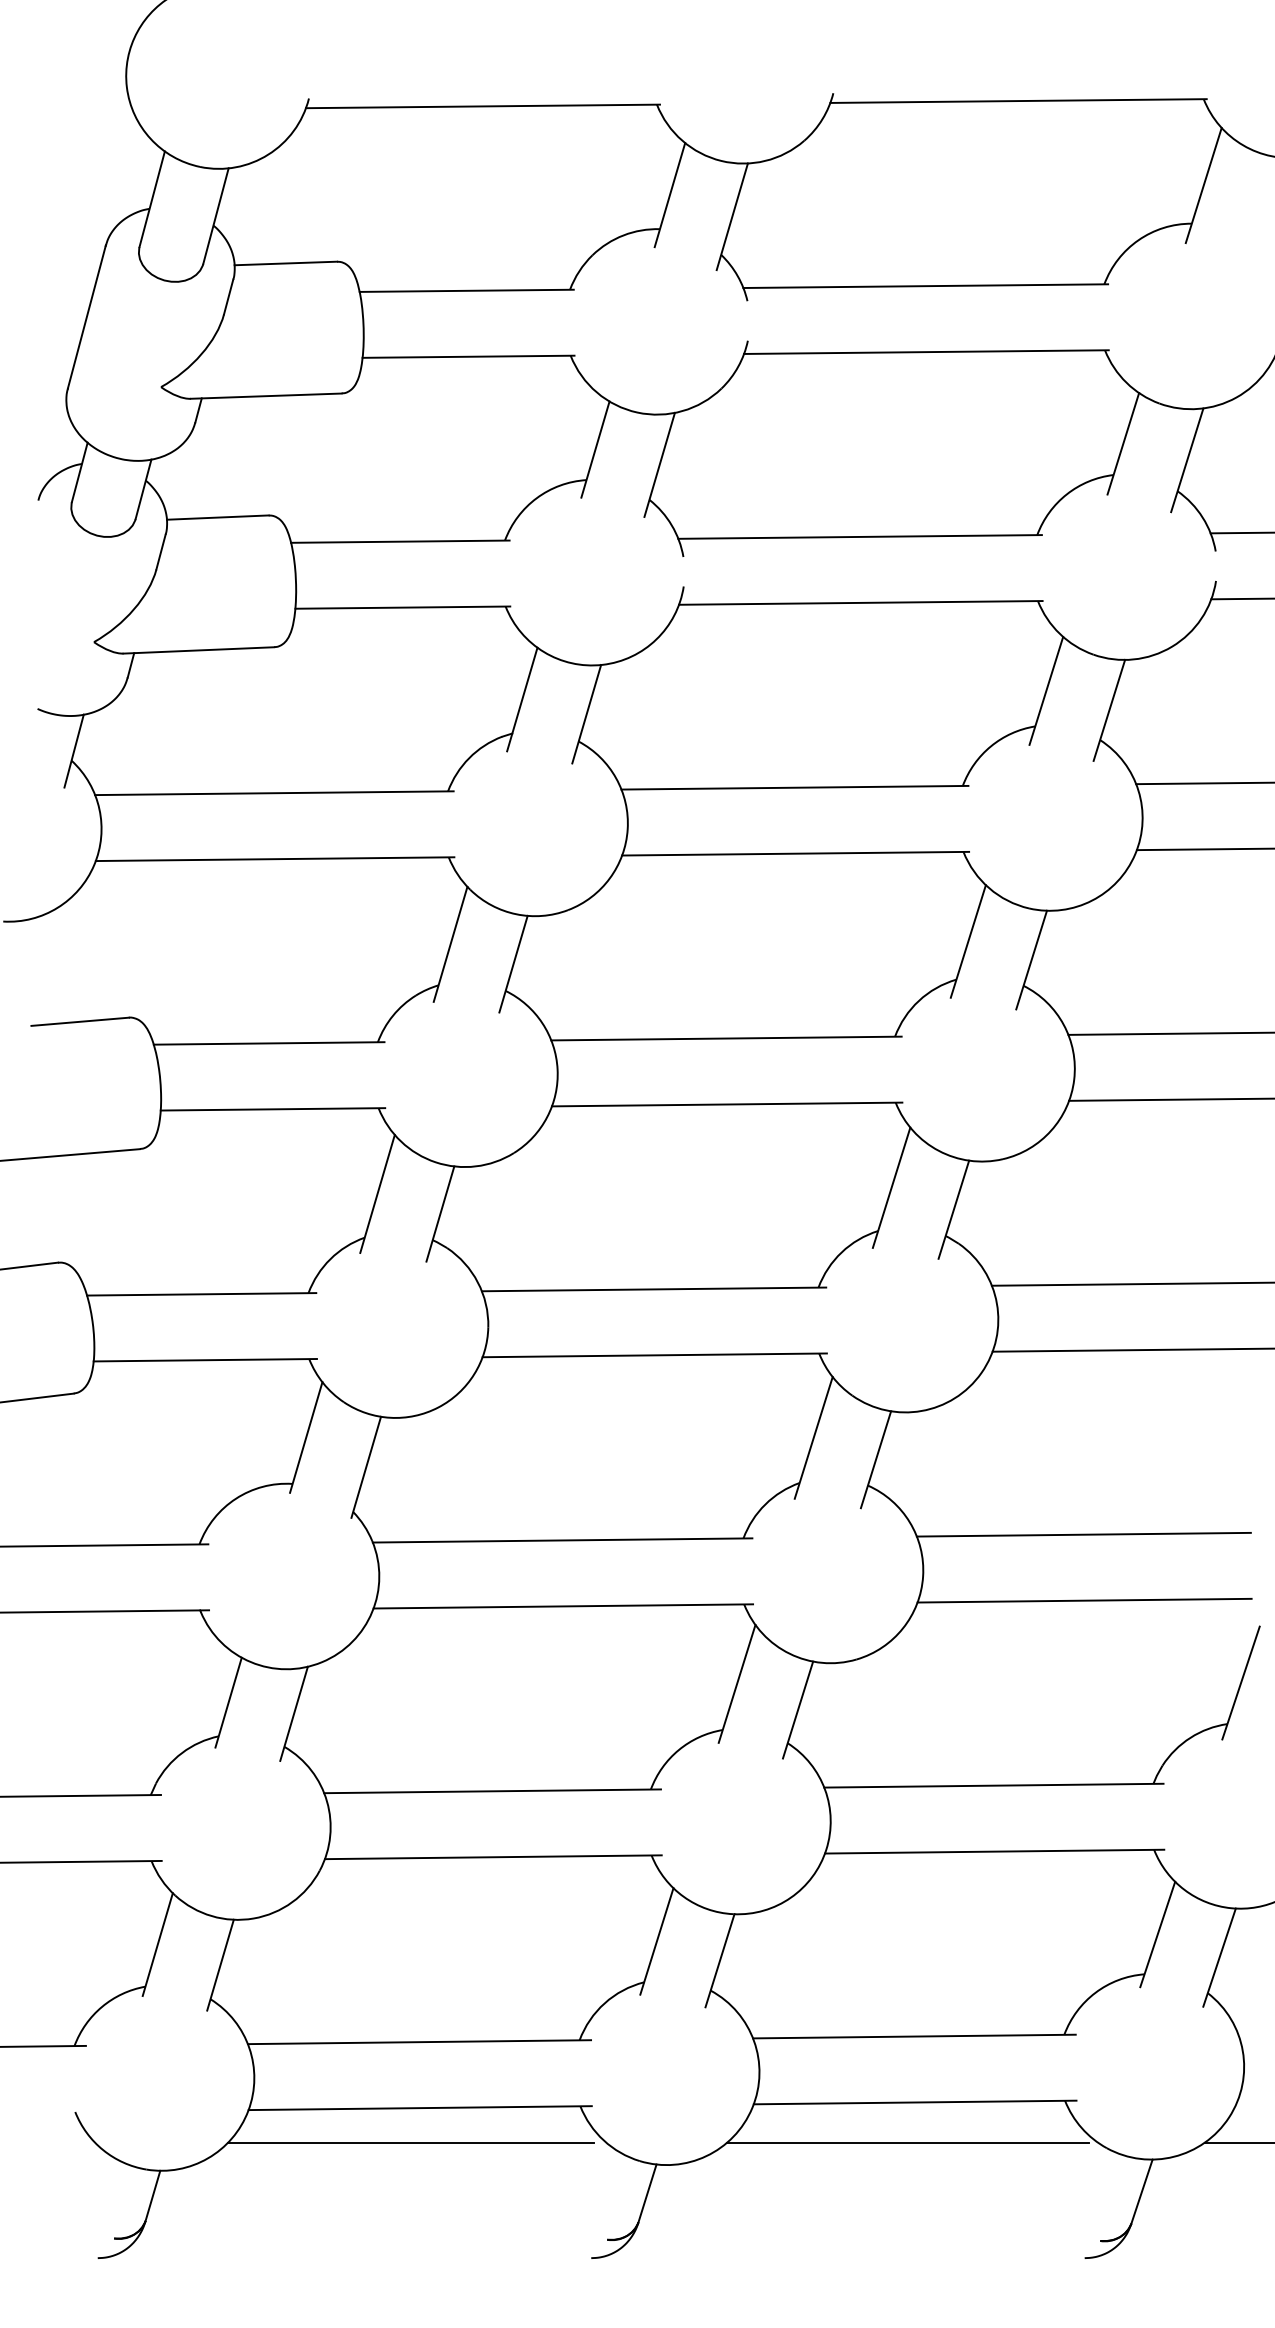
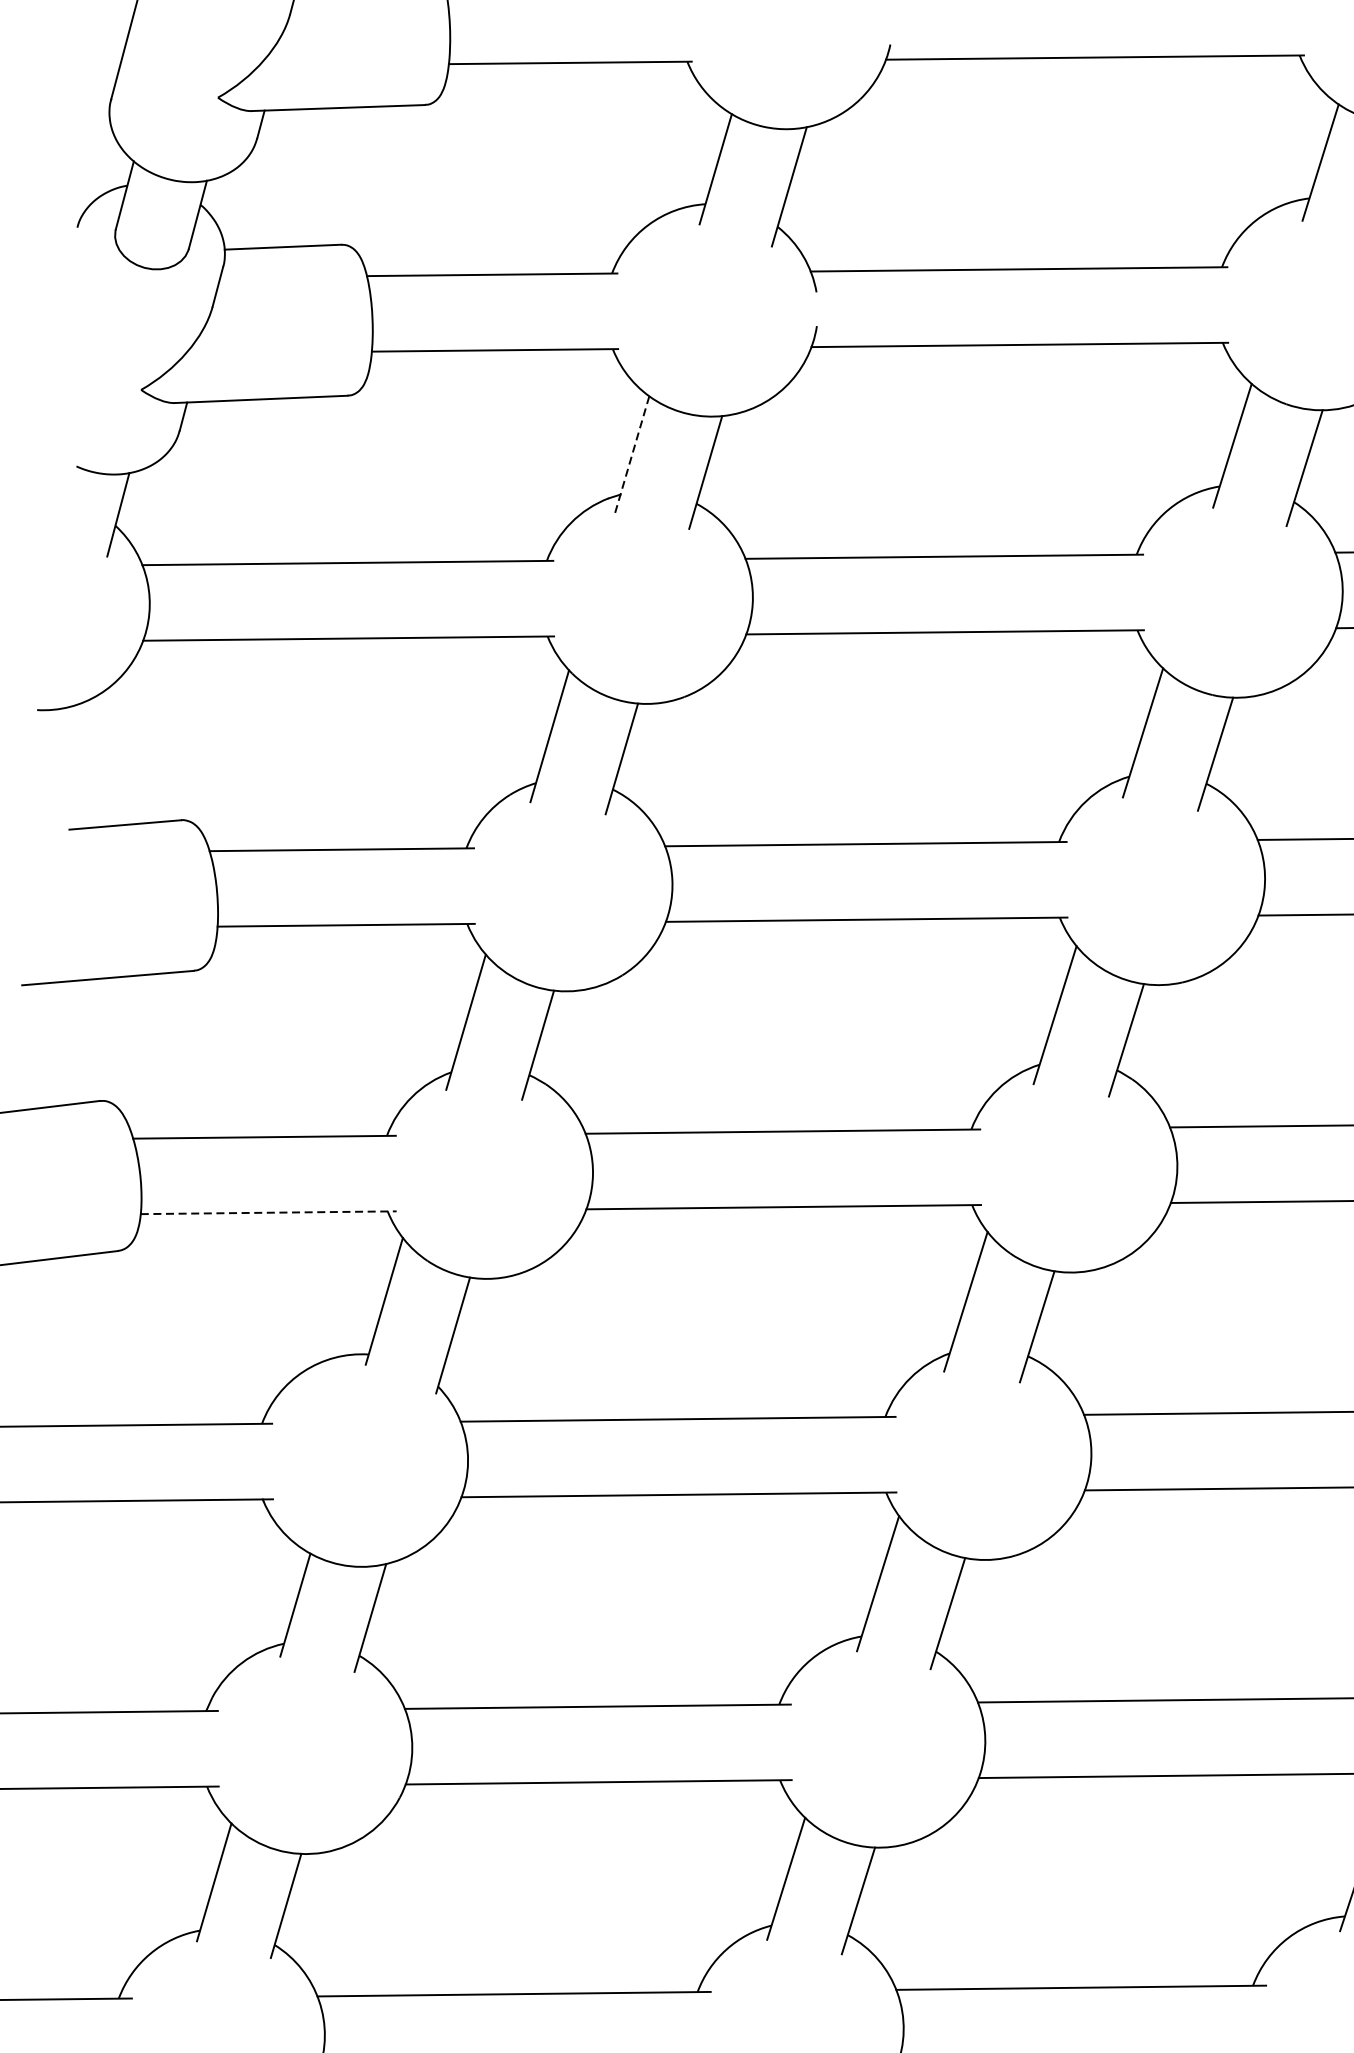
line: (522, 699) -> (632, 455), solid -> dashed
line: (205, 1360) -> (268, 1213), solid -> dashed

